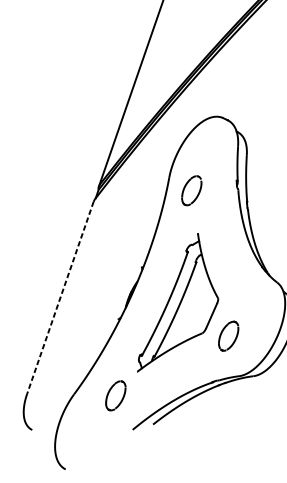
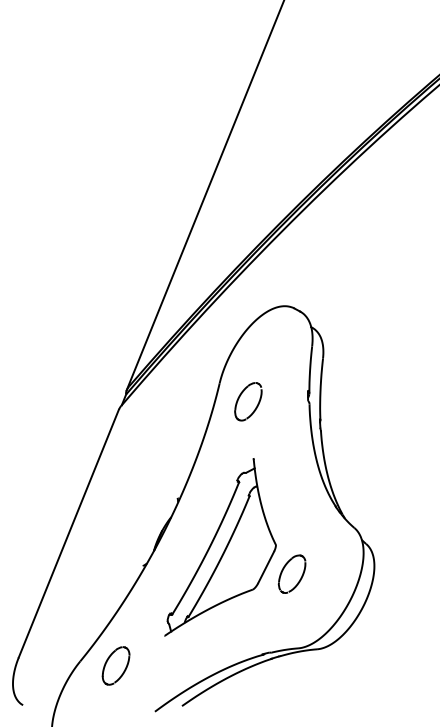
line: (60, 297) -> (68, 533), dashed -> solid
part: (228, 335) -> (291, 573), moved
part: (115, 395) -> (115, 665), moved

